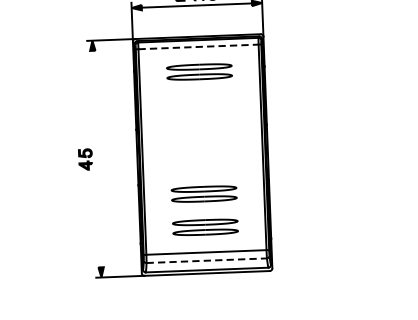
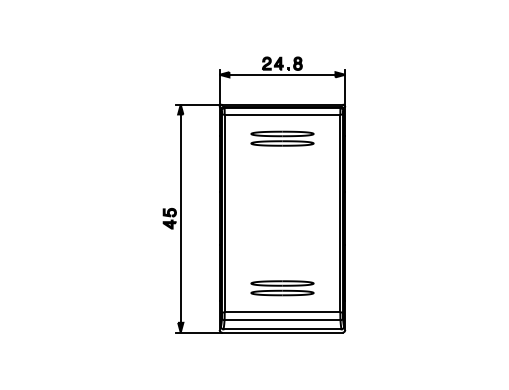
line: (198, 46) -> (282, 114), dashed -> solid
line: (96, 158) -> (180, 218), added
part: (204, 194) -> (282, 256), removed
line: (206, 260) -> (282, 320), dashed -> solid

